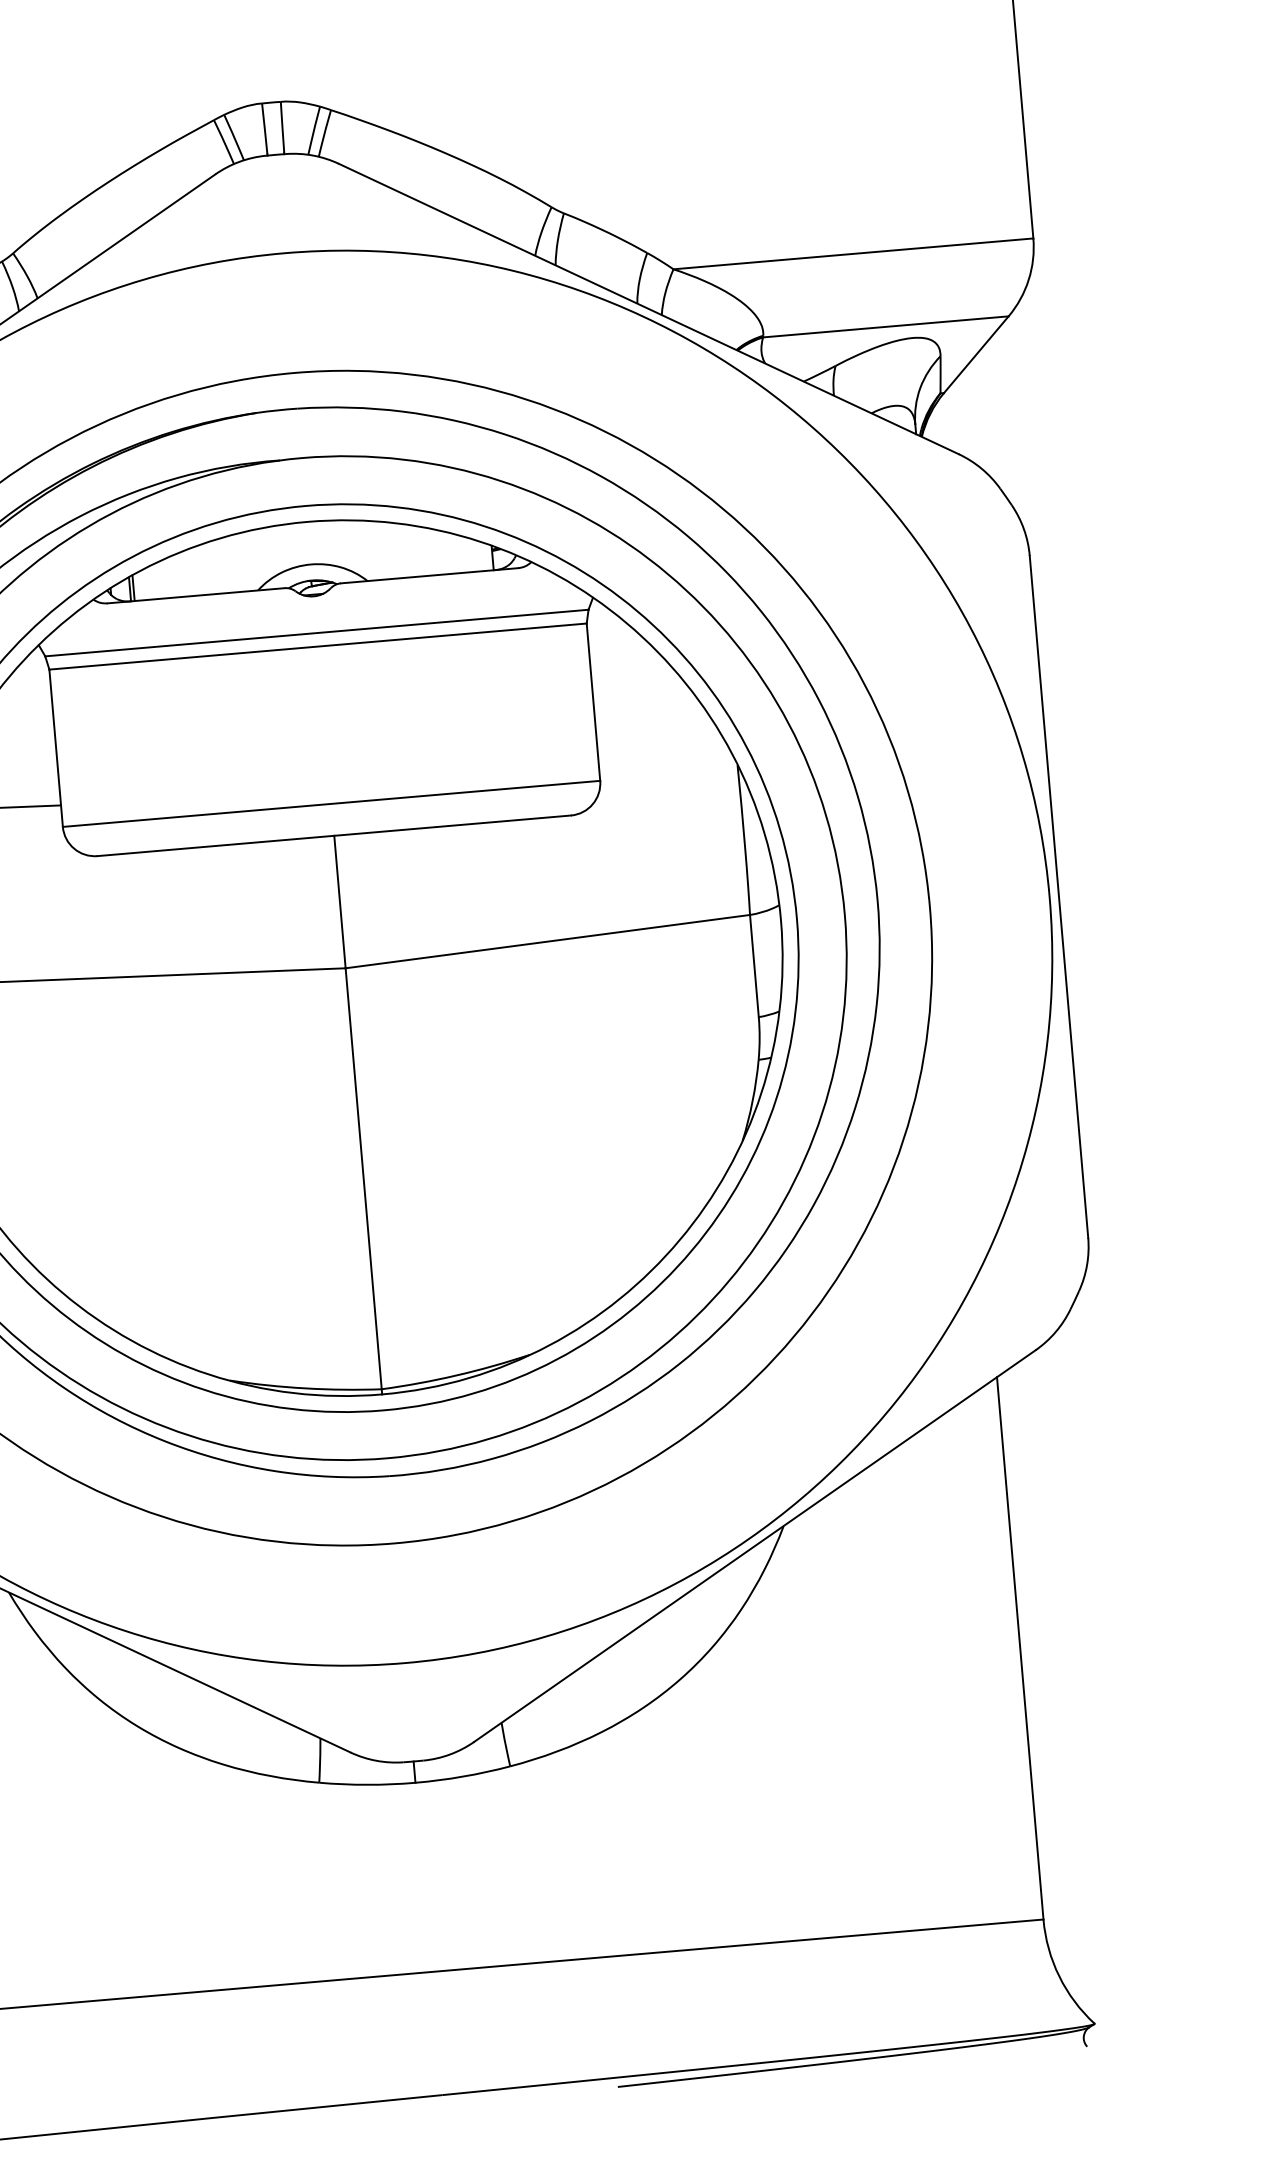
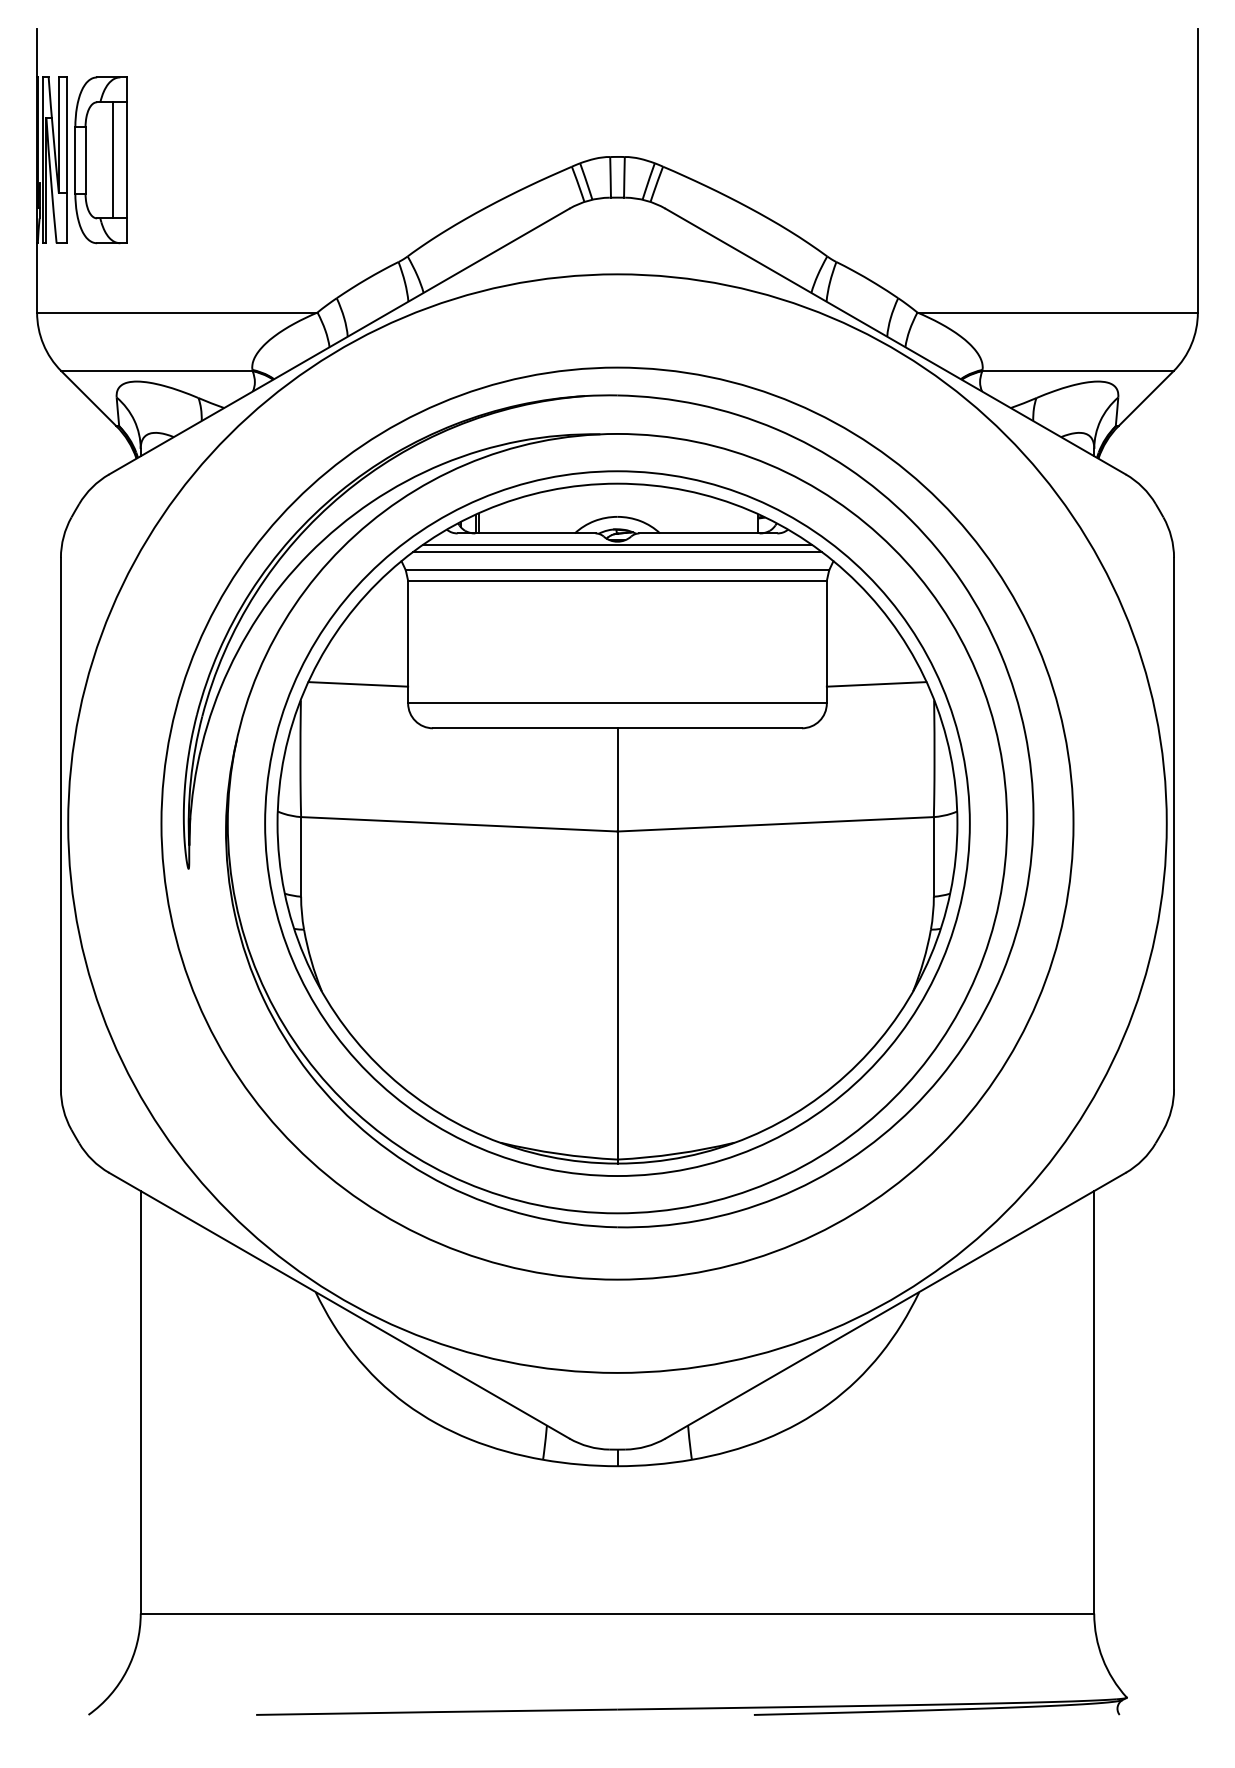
line: (314, 599) -> (617, 544), added
line: (314, 608) -> (617, 551), added
line: (661, 751) -> (876, 684), added

